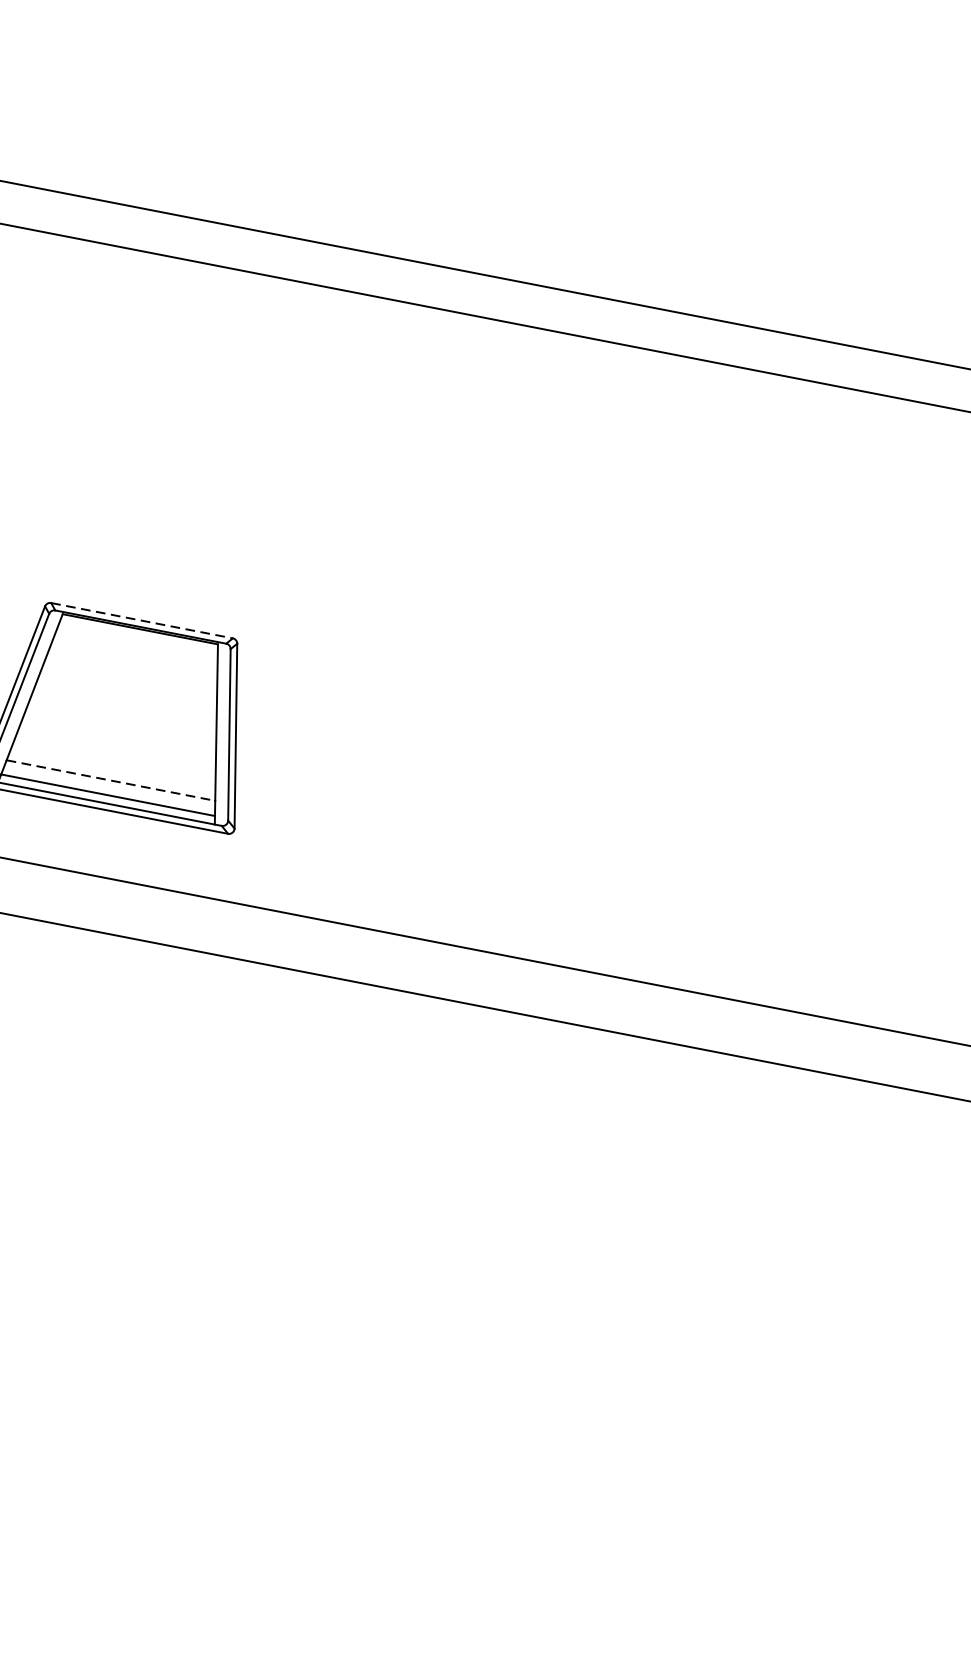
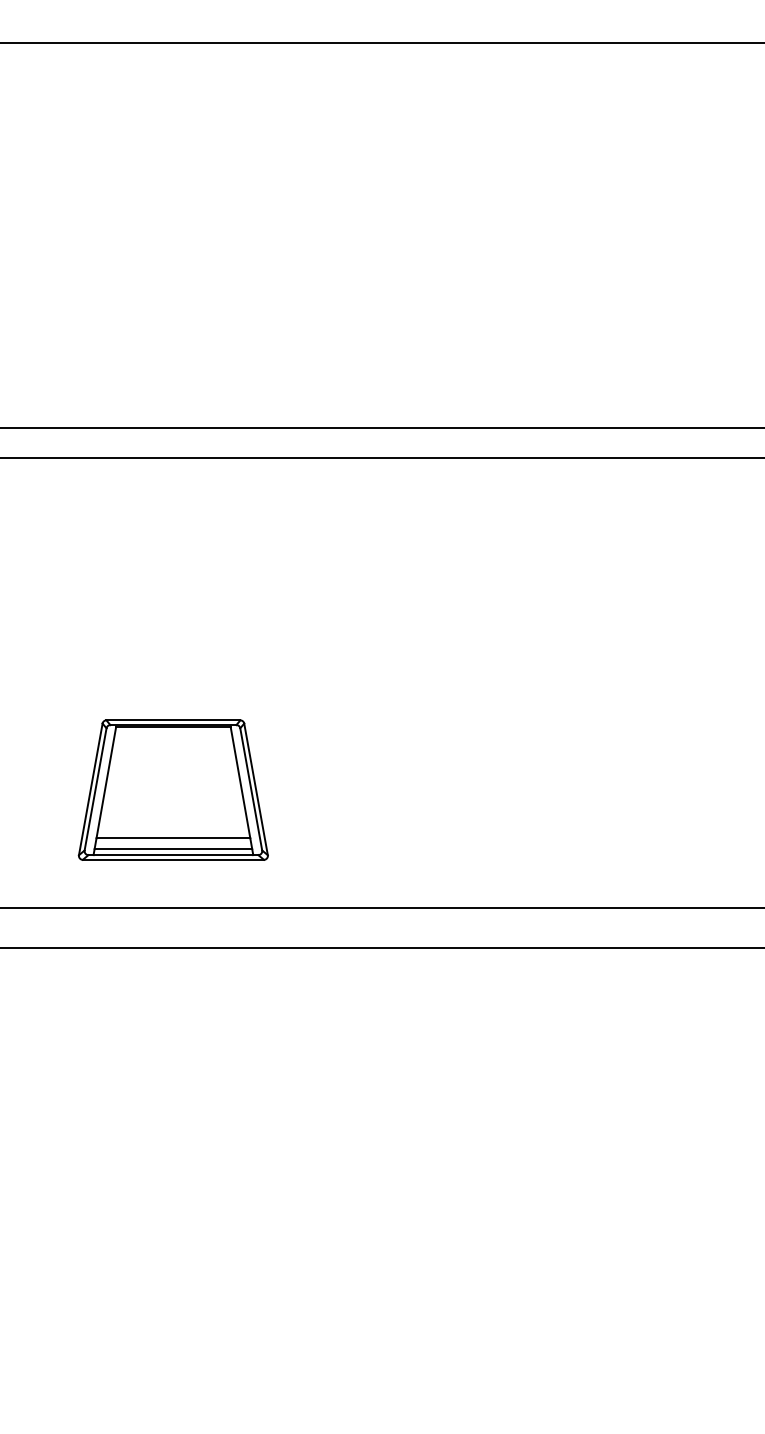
line: (142, 620) -> (173, 720), dashed -> solid
line: (110, 780) -> (173, 838), dashed -> solid

